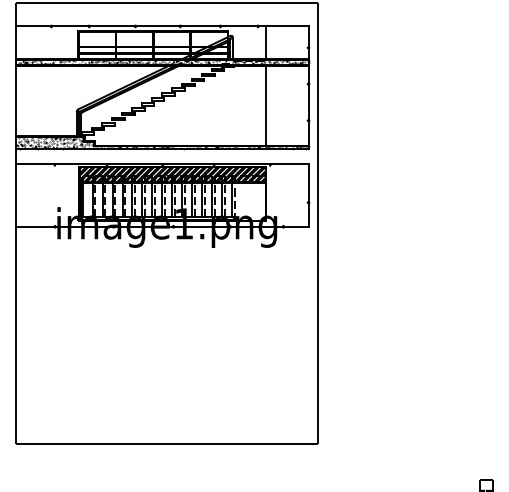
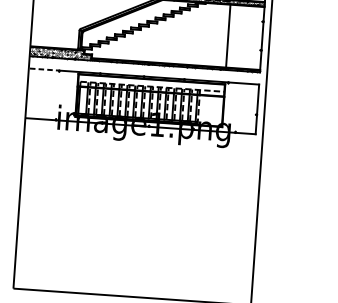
line: (36, 164) -> (44, 69), solid -> dashed
hatch: (172, 174) -> (151, 85), removed

